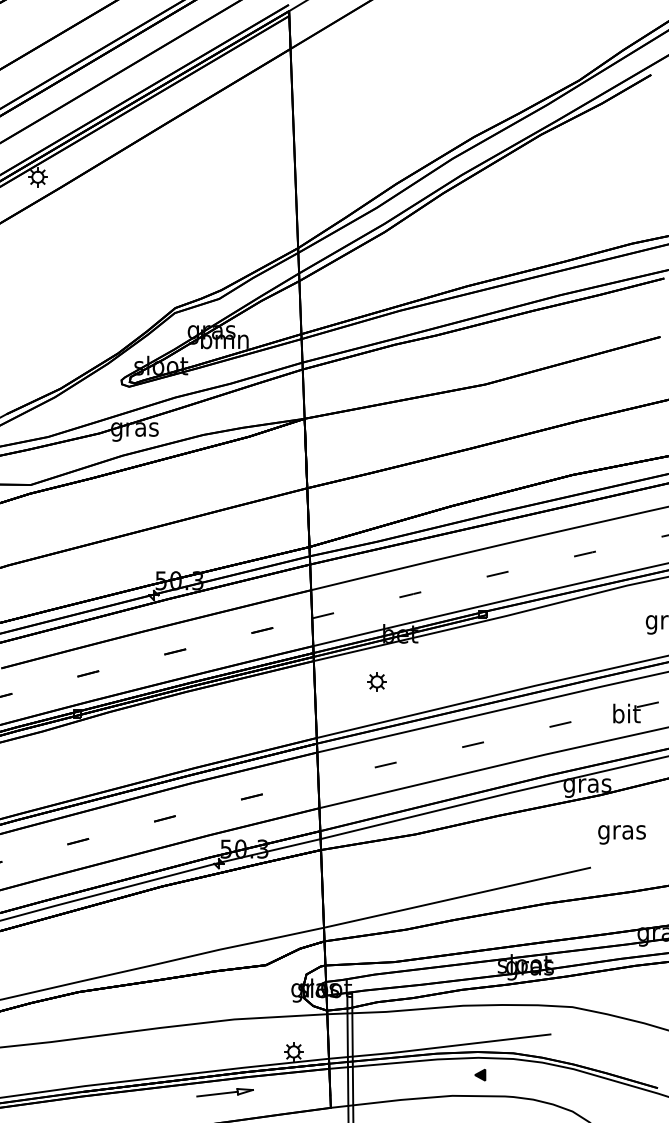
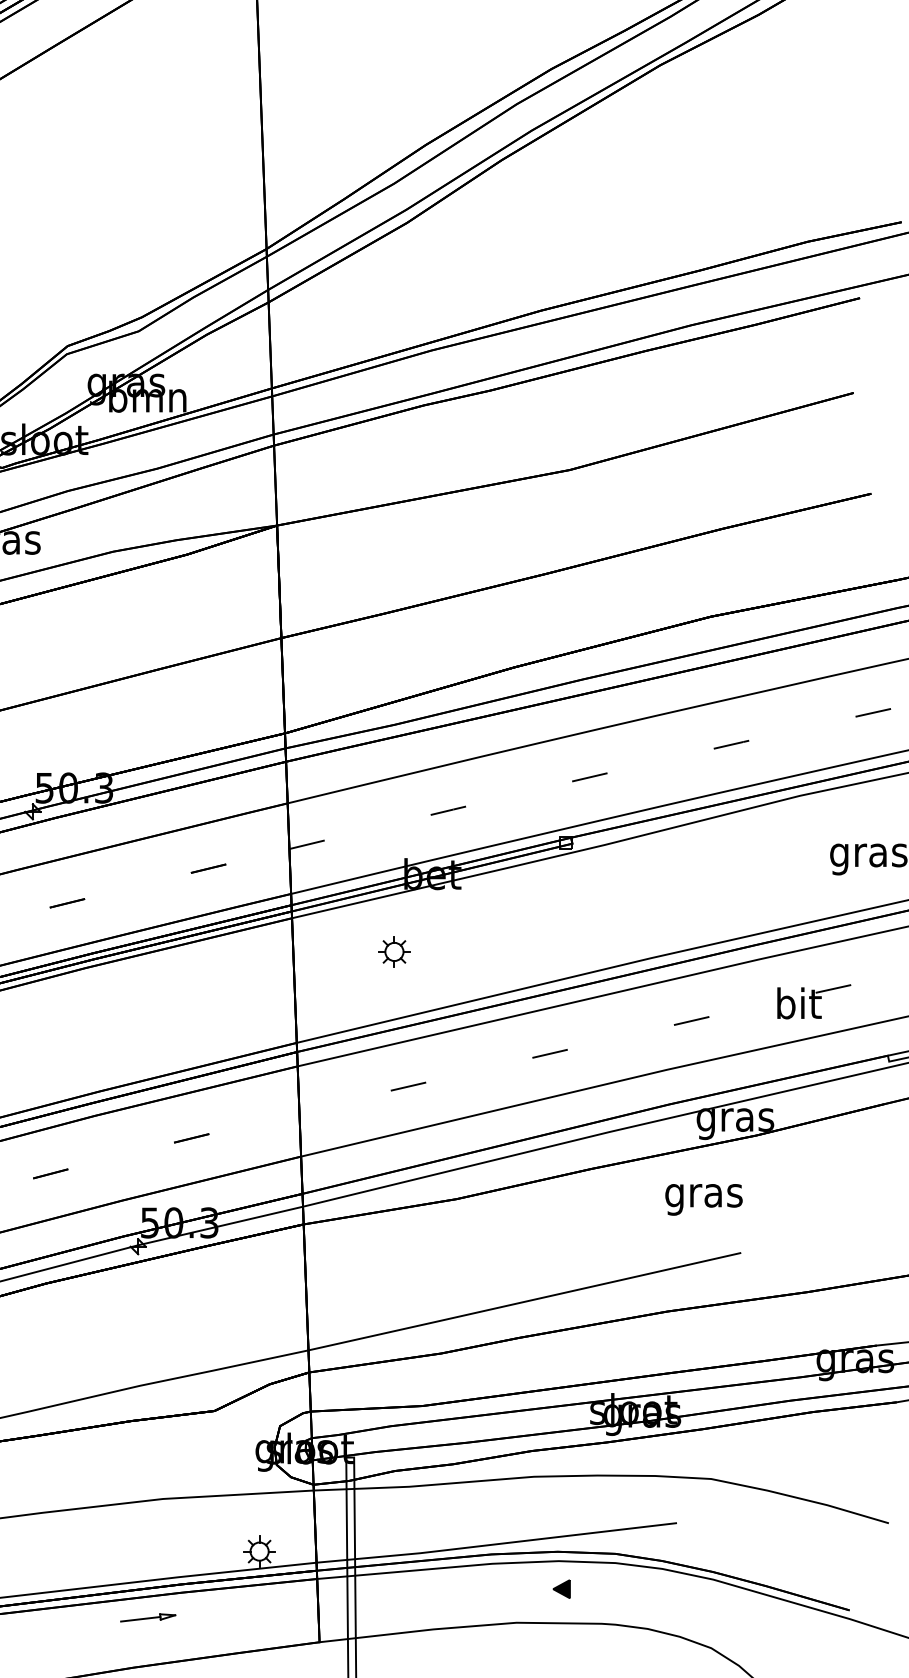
text: (621, 834) -> (703, 1199), moved
part: (224, 1092) -> (147, 1617), size x0.6

